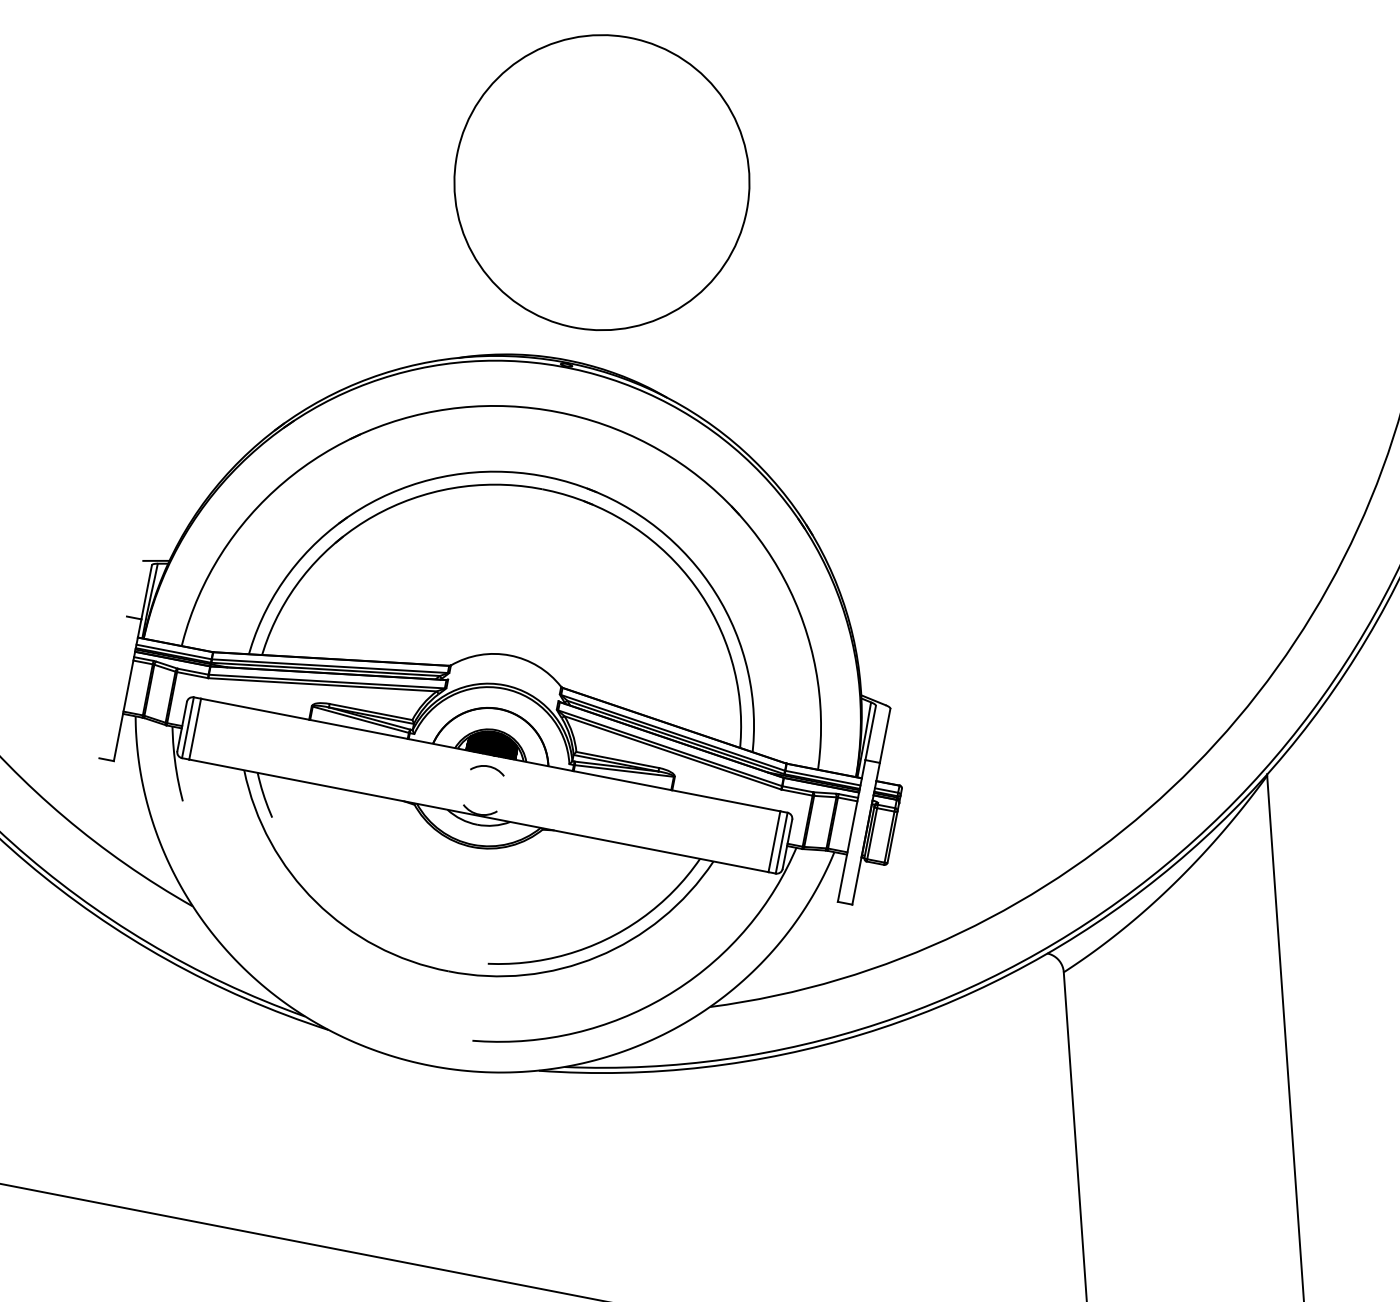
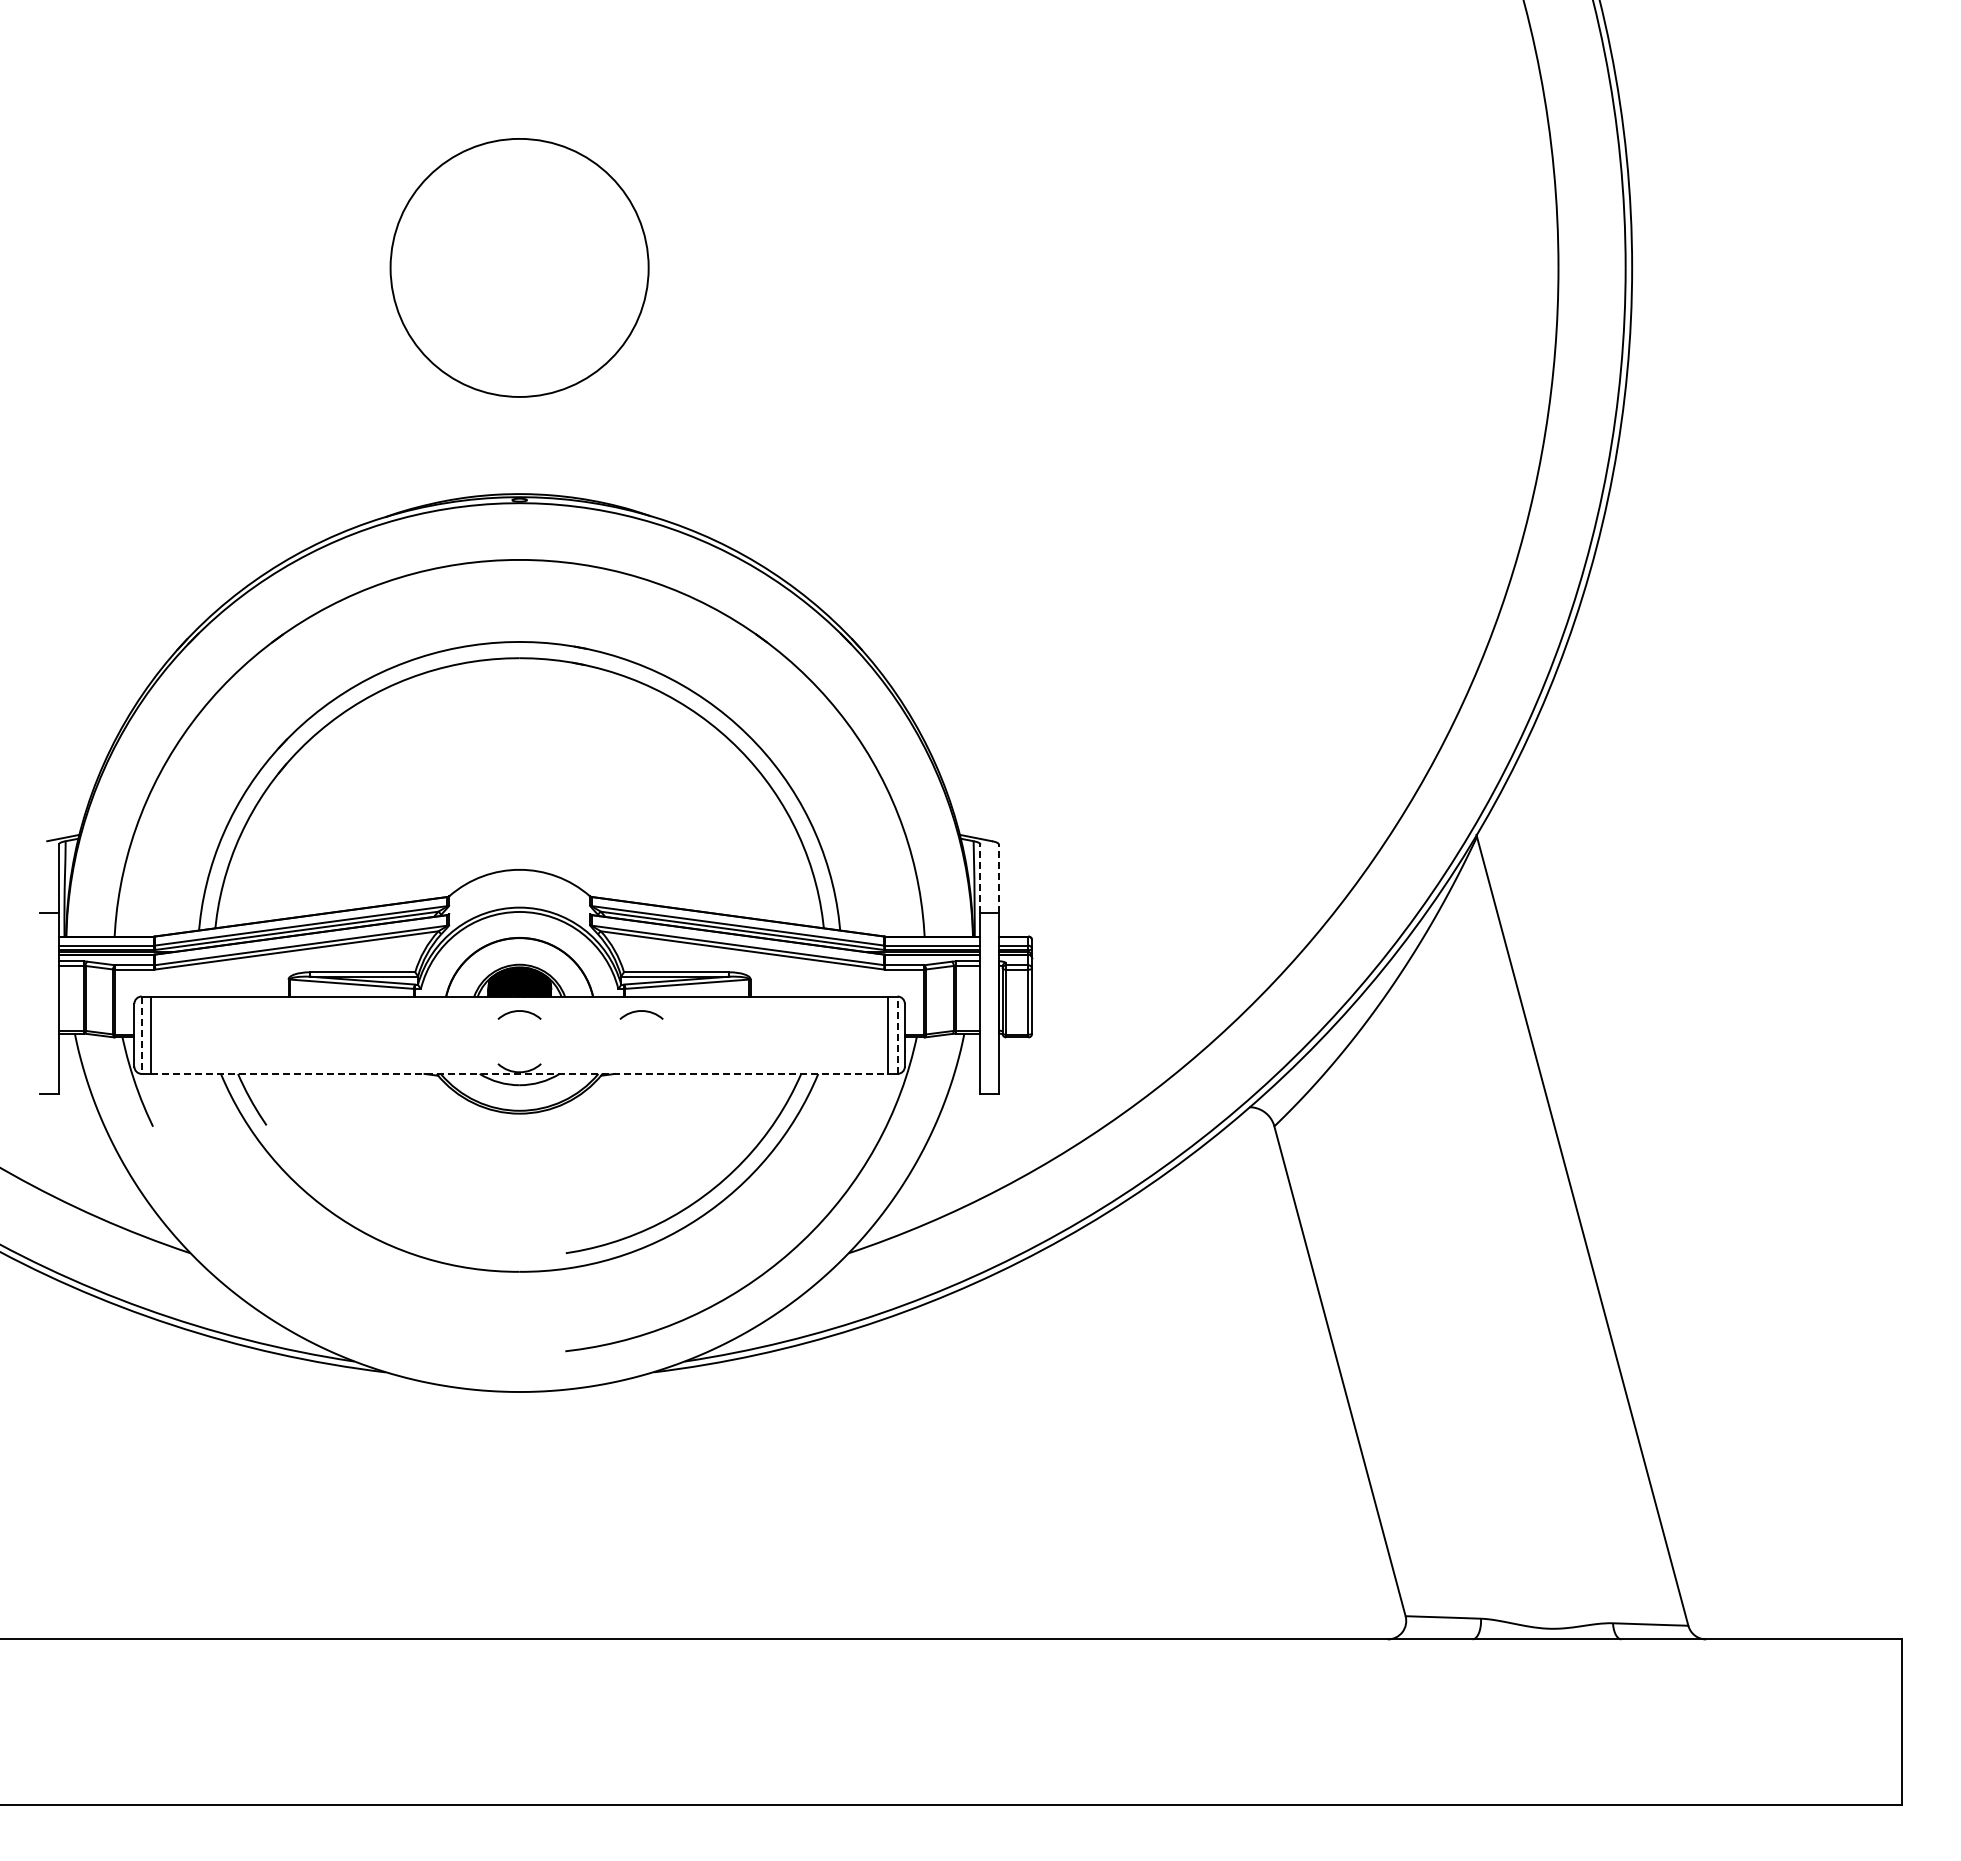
circle: (601, 182) -> (519, 267), size x0.7
line: (187, 727) -> (141, 1035), solid -> dashed
line: (870, 732) -> (980, 878), solid -> dashed
line: (884, 735) -> (998, 878), solid -> dashed
arc: (584, 785) -> (641, 1011), added
line: (478, 815) -> (519, 1073), solid -> dashed
line: (781, 843) -> (897, 1035), solid -> dashed

